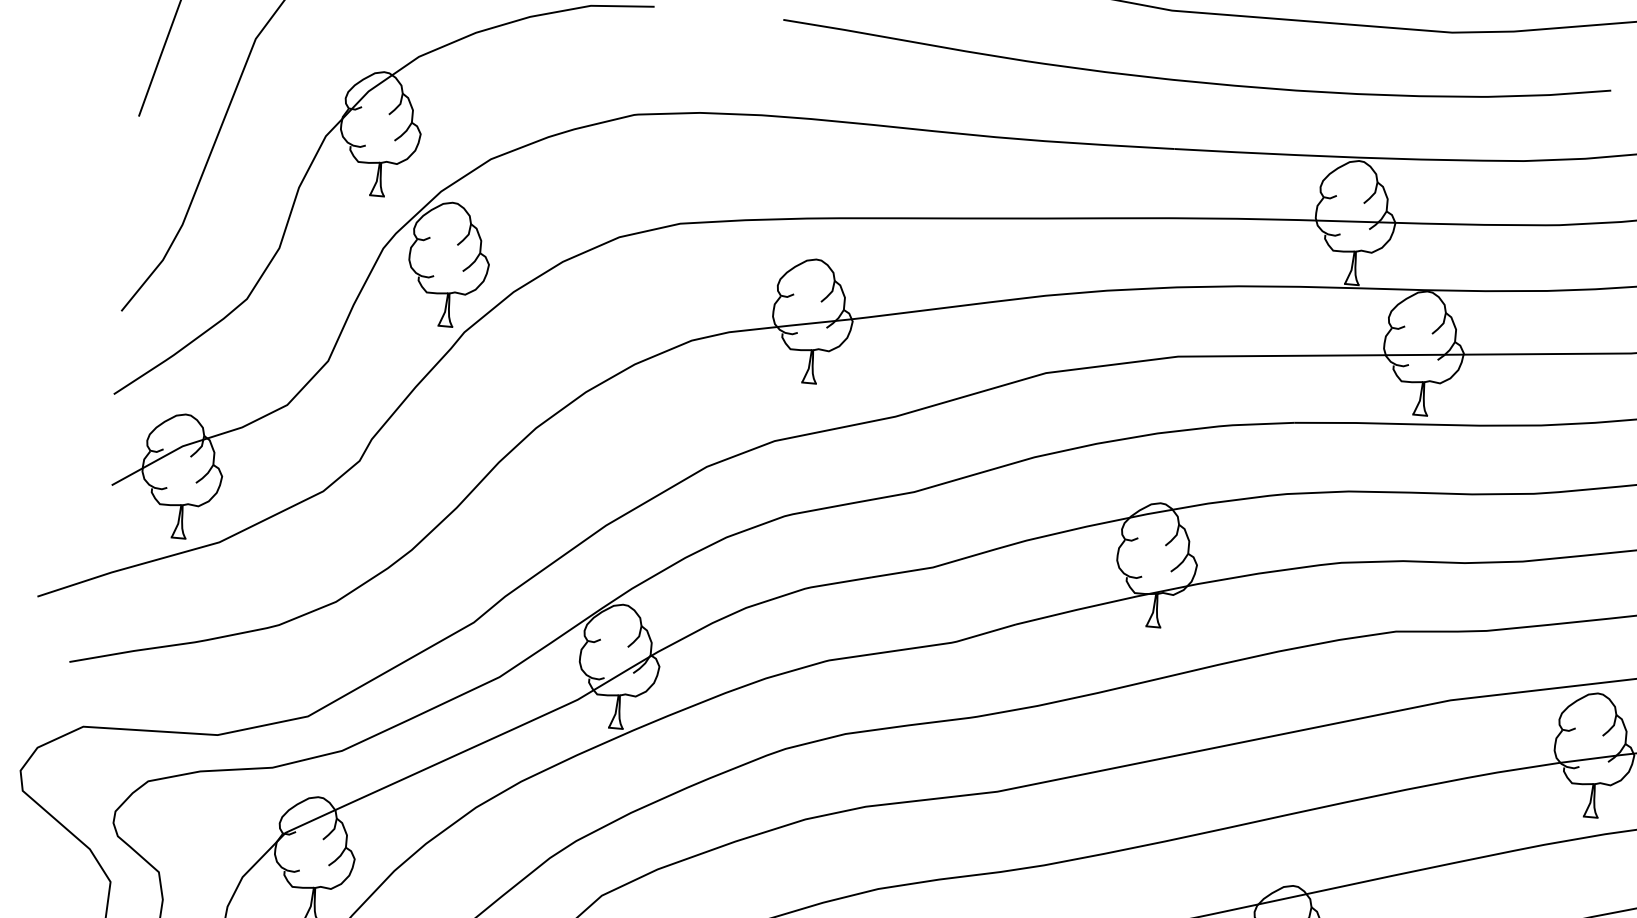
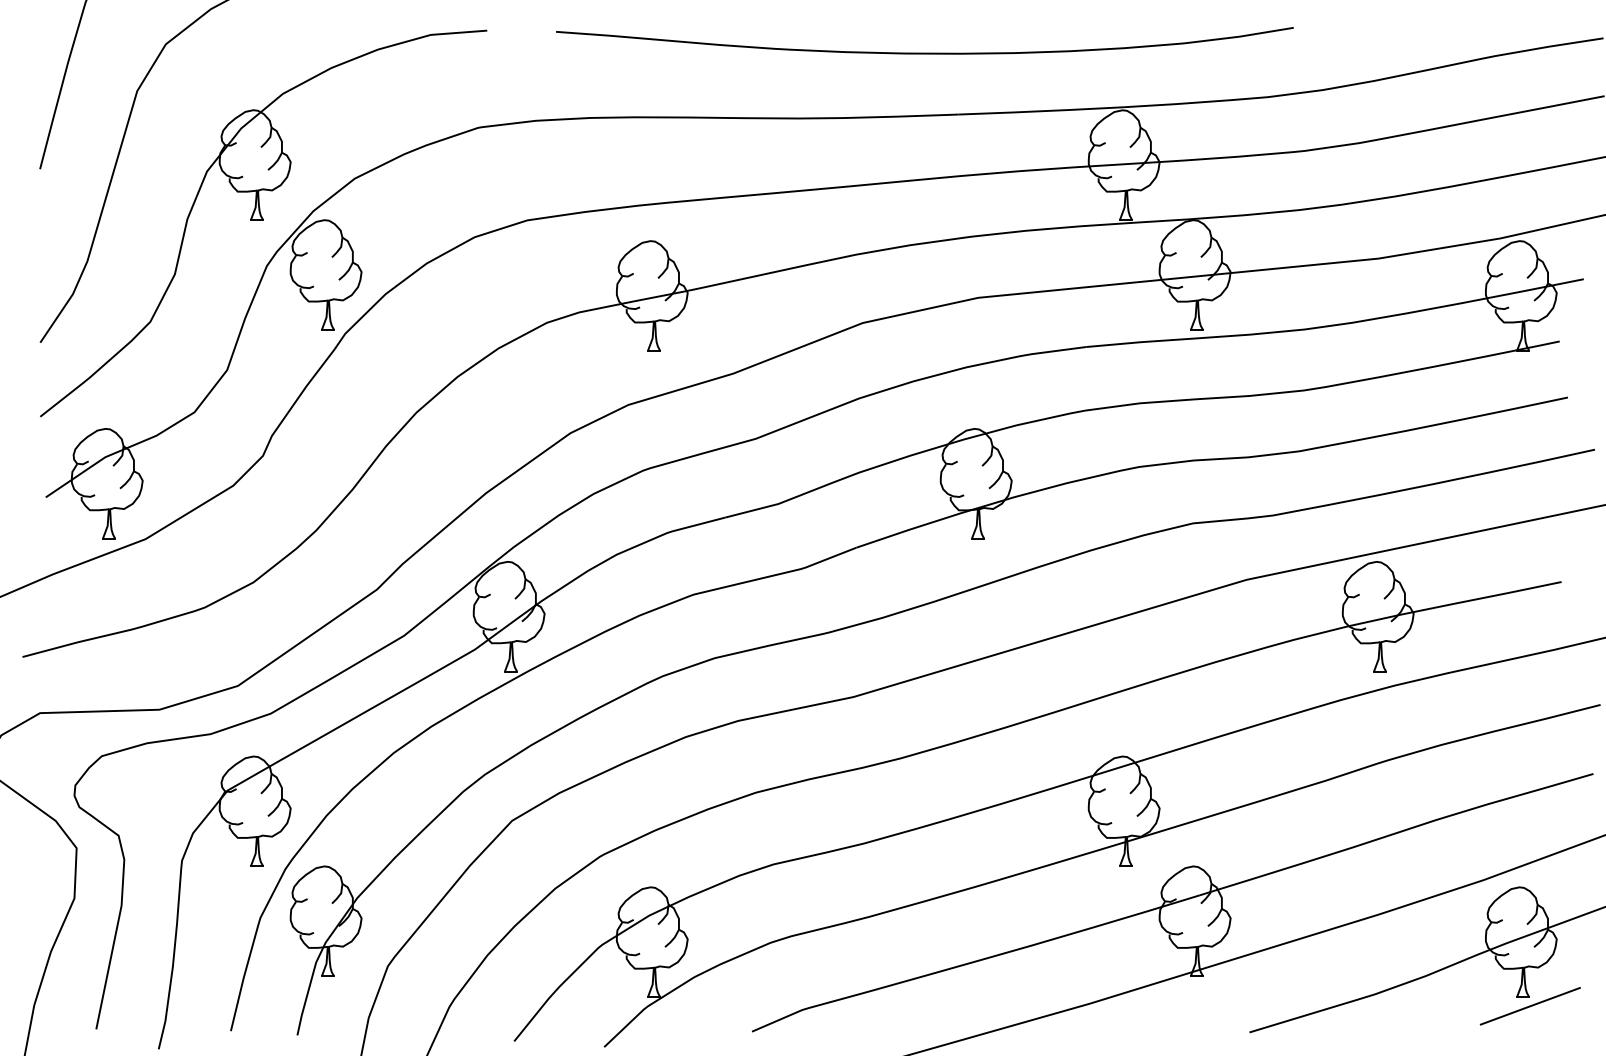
curve: (1194, 80) -> (924, 52), moved

